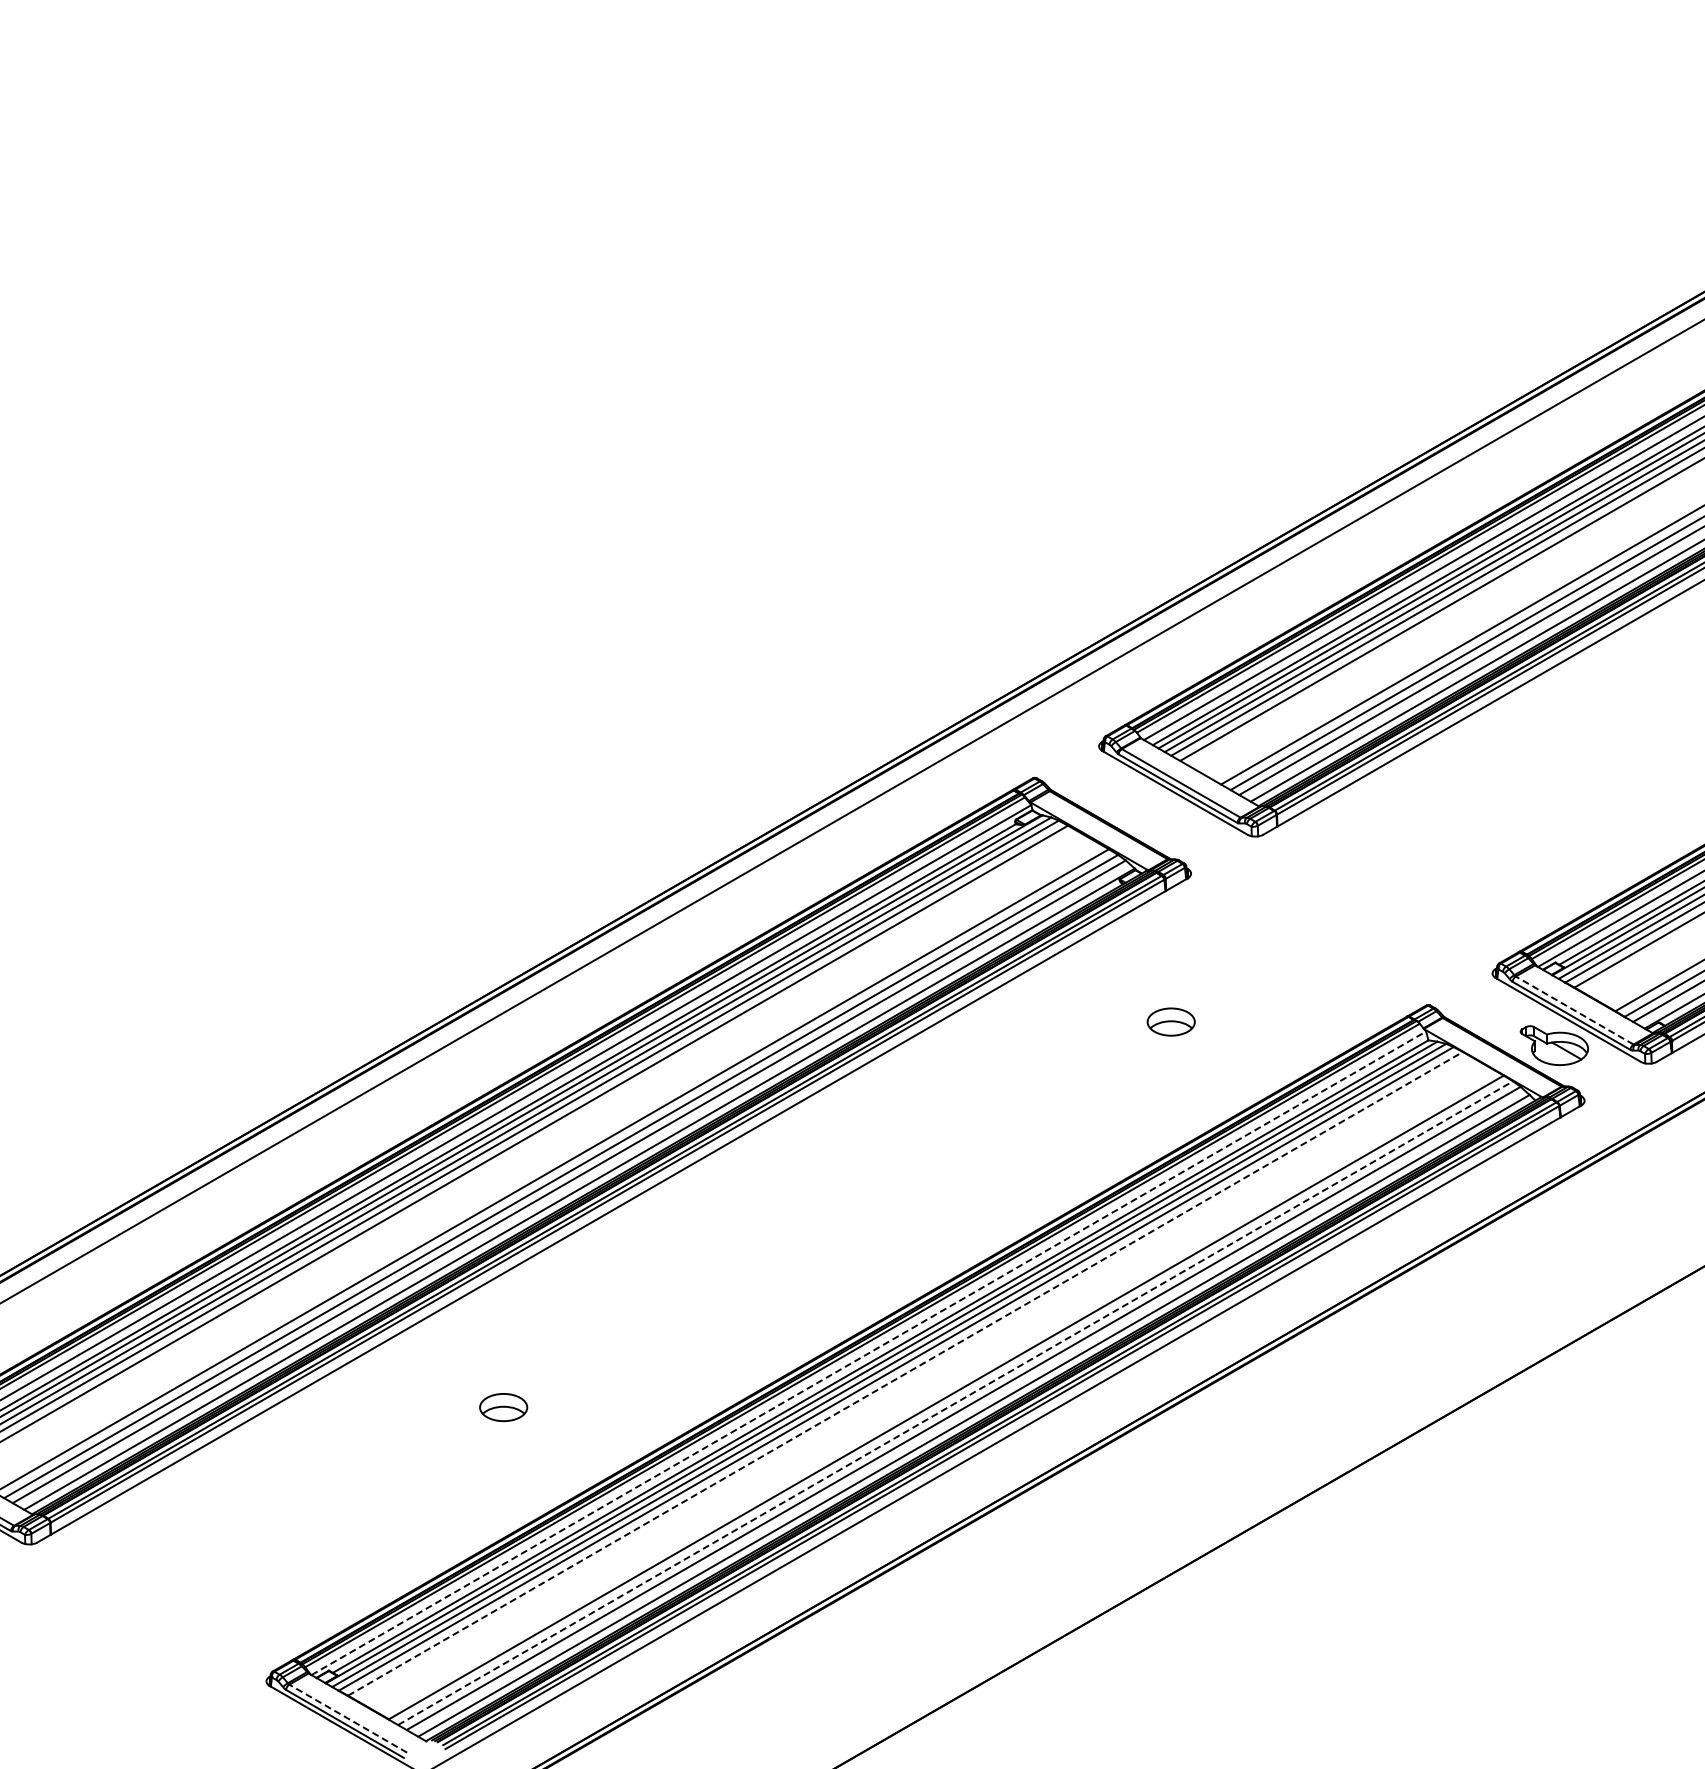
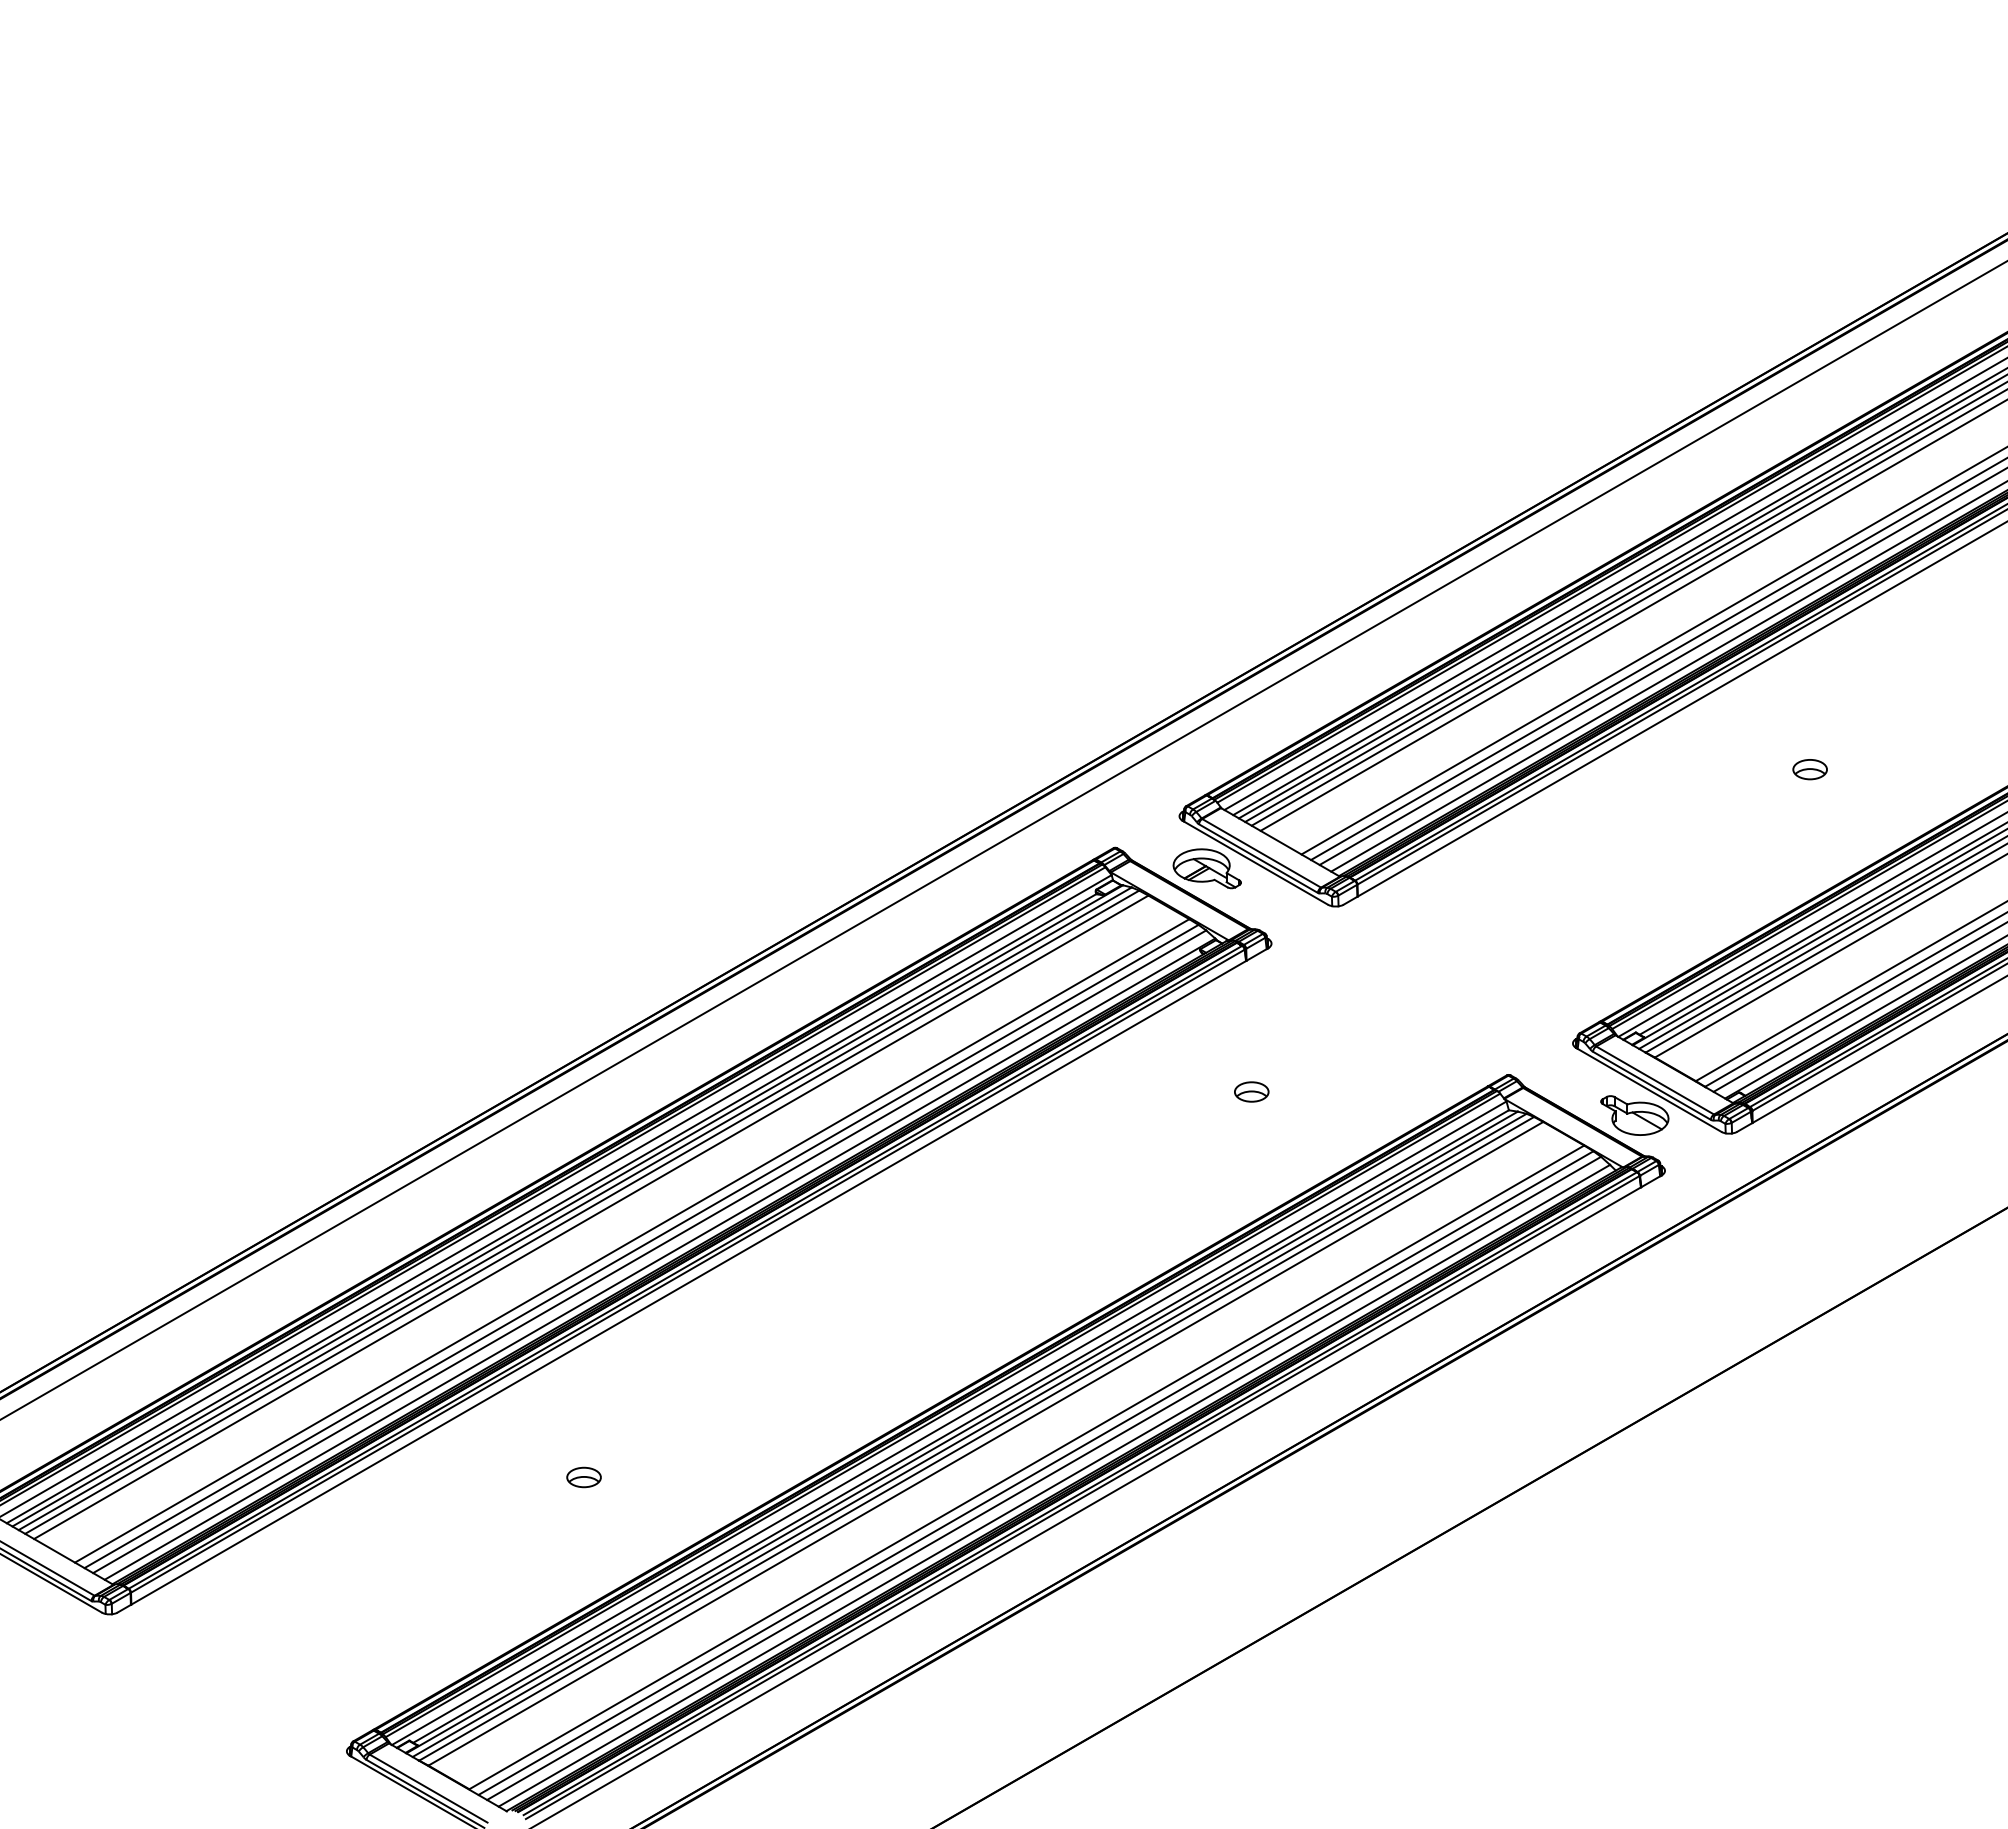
part: (1126, 798) -> (1206, 868), added
line: (1574, 1010) -> (1654, 1080), dashed -> solid
part: (1171, 1021) -> (1251, 1091), size x0.71
line: (869, 1353) -> (949, 1423), dashed -> solid
line: (905, 1373) -> (985, 1443), dashed -> solid
line: (956, 1403) -> (1036, 1473), dashed -> solid
part: (503, 1407) -> (583, 1477), size x0.71
line: (348, 1718) -> (428, 1788), dashed -> solid

